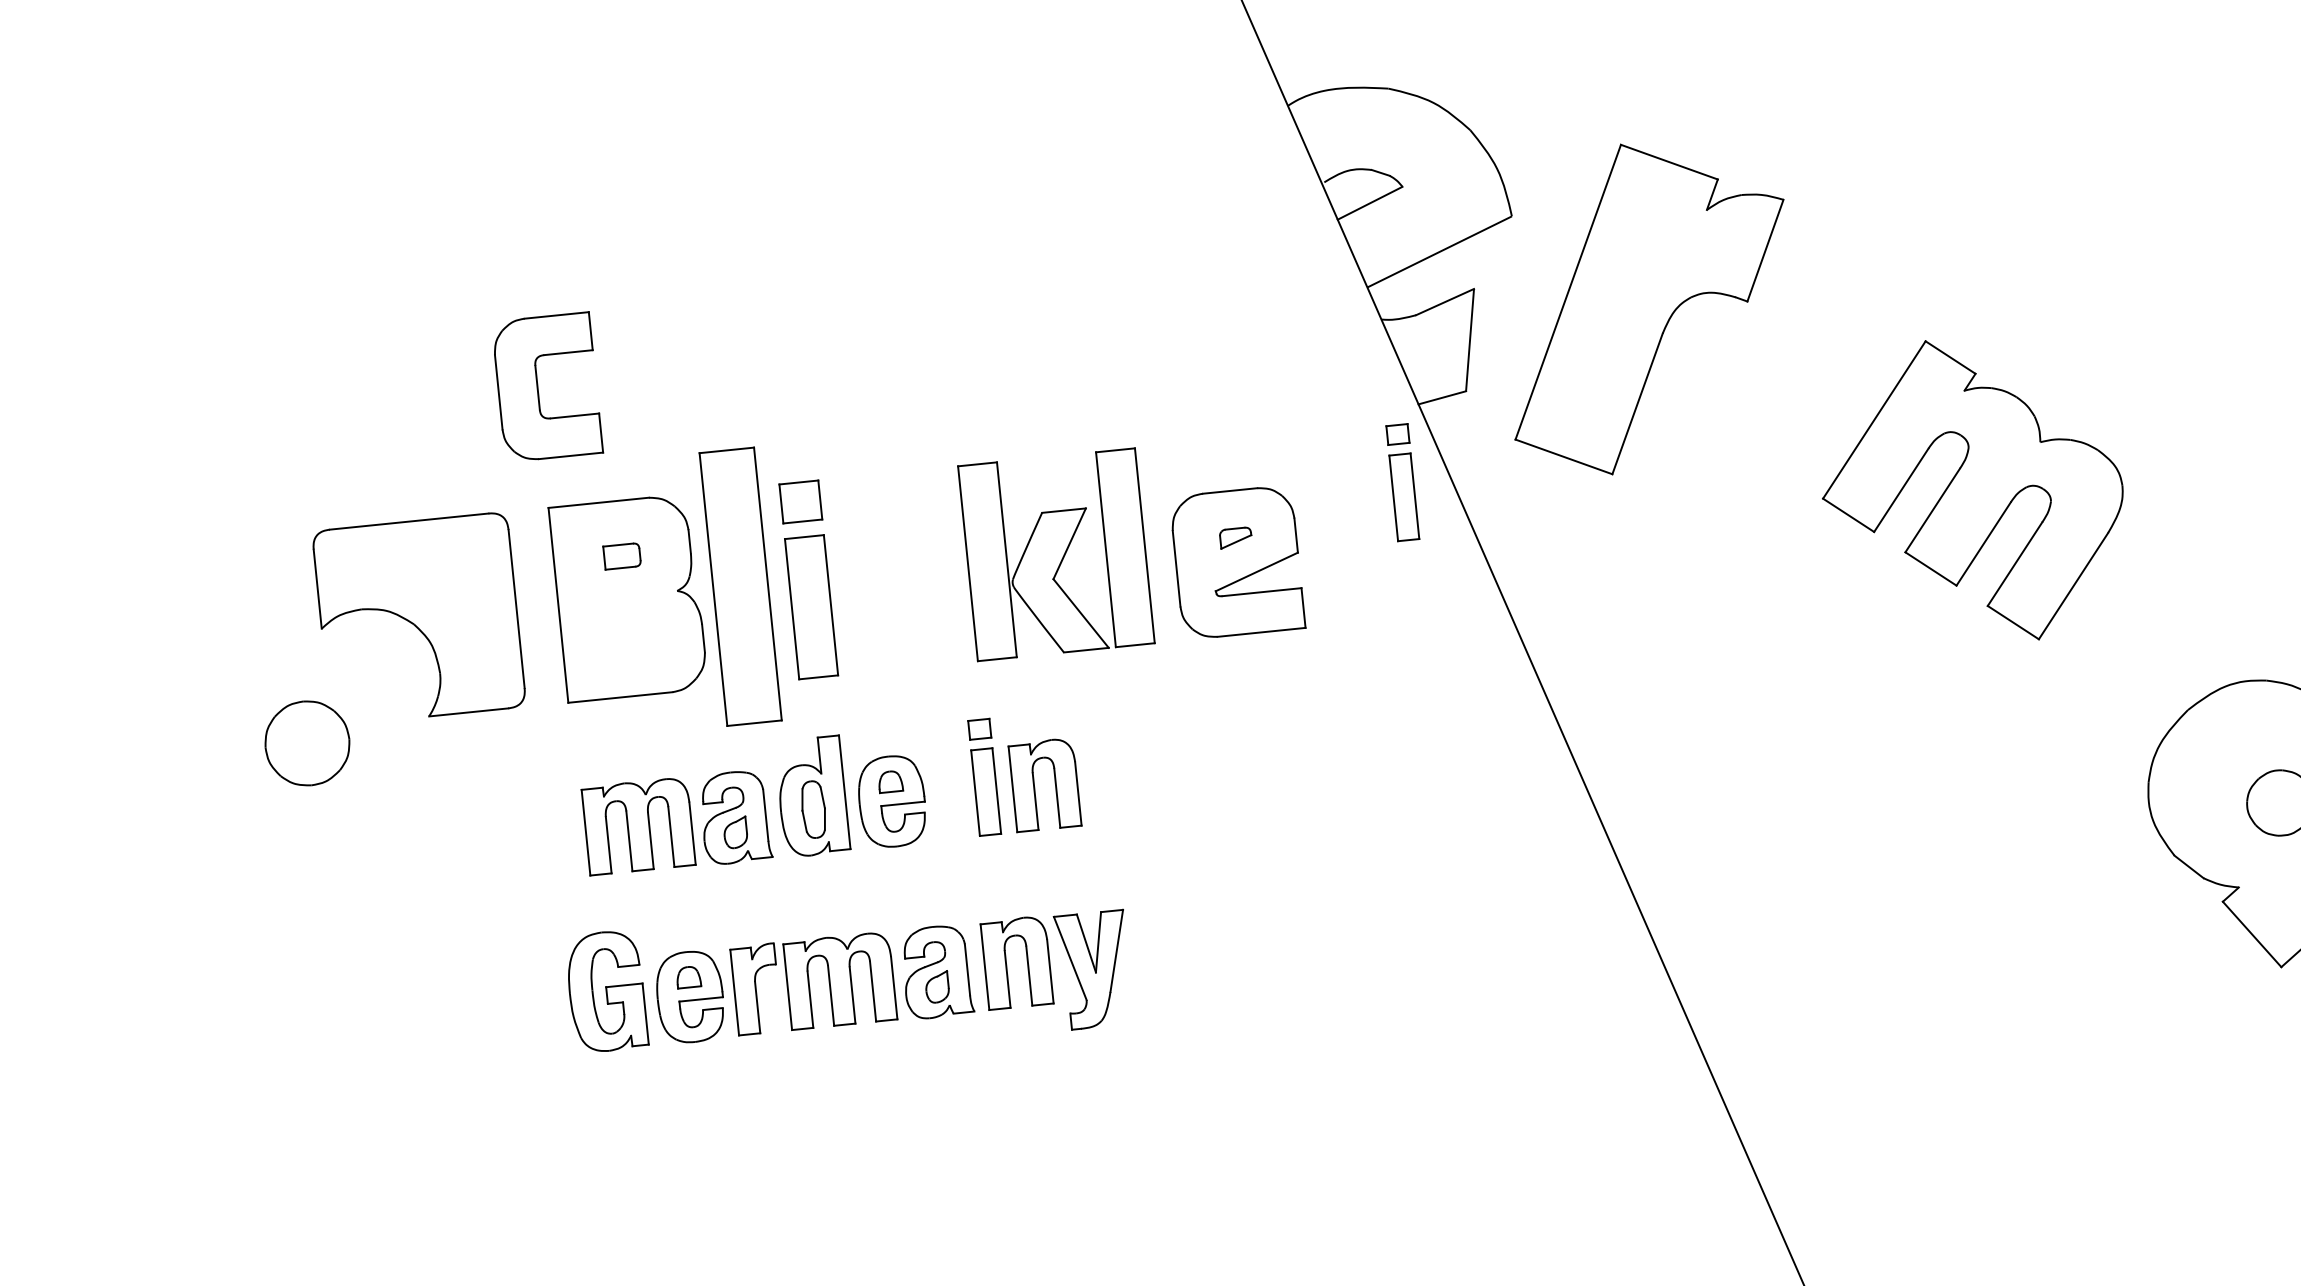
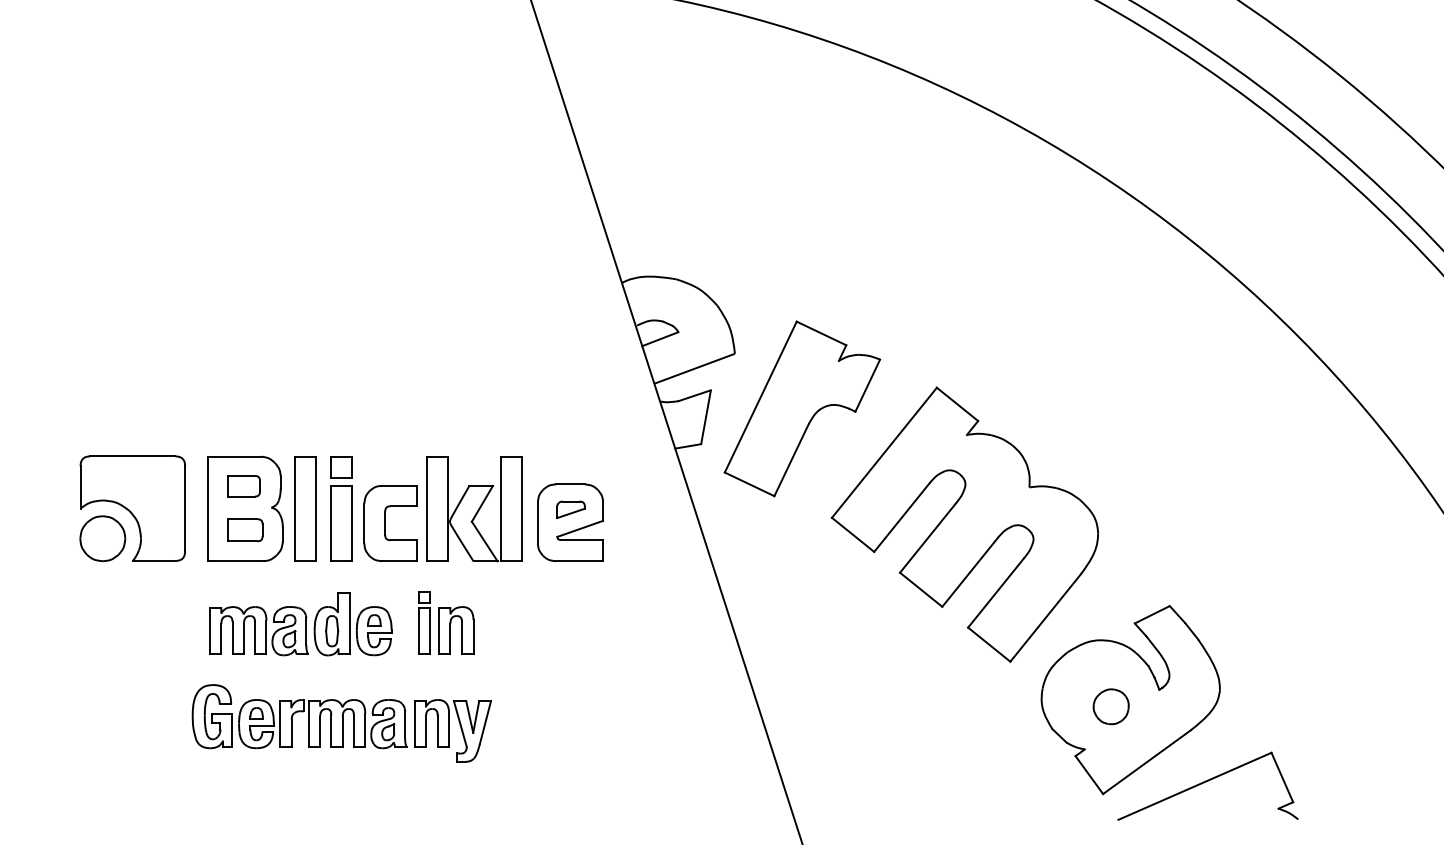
part: (547, 387) -> (390, 523), moved
part: (1402, 481) -> (662, 488), removed
part: (1972, 491) -> (964, 524), size x1.67
part: (1234, 537) -> (570, 509), size x1.67
part: (621, 556) -> (243, 486), size x1.67
part: (740, 586) -> (305, 508), size x0.71
part: (633, 638) -> (245, 530), added
part: (306, 743) -> (102, 538), moved

